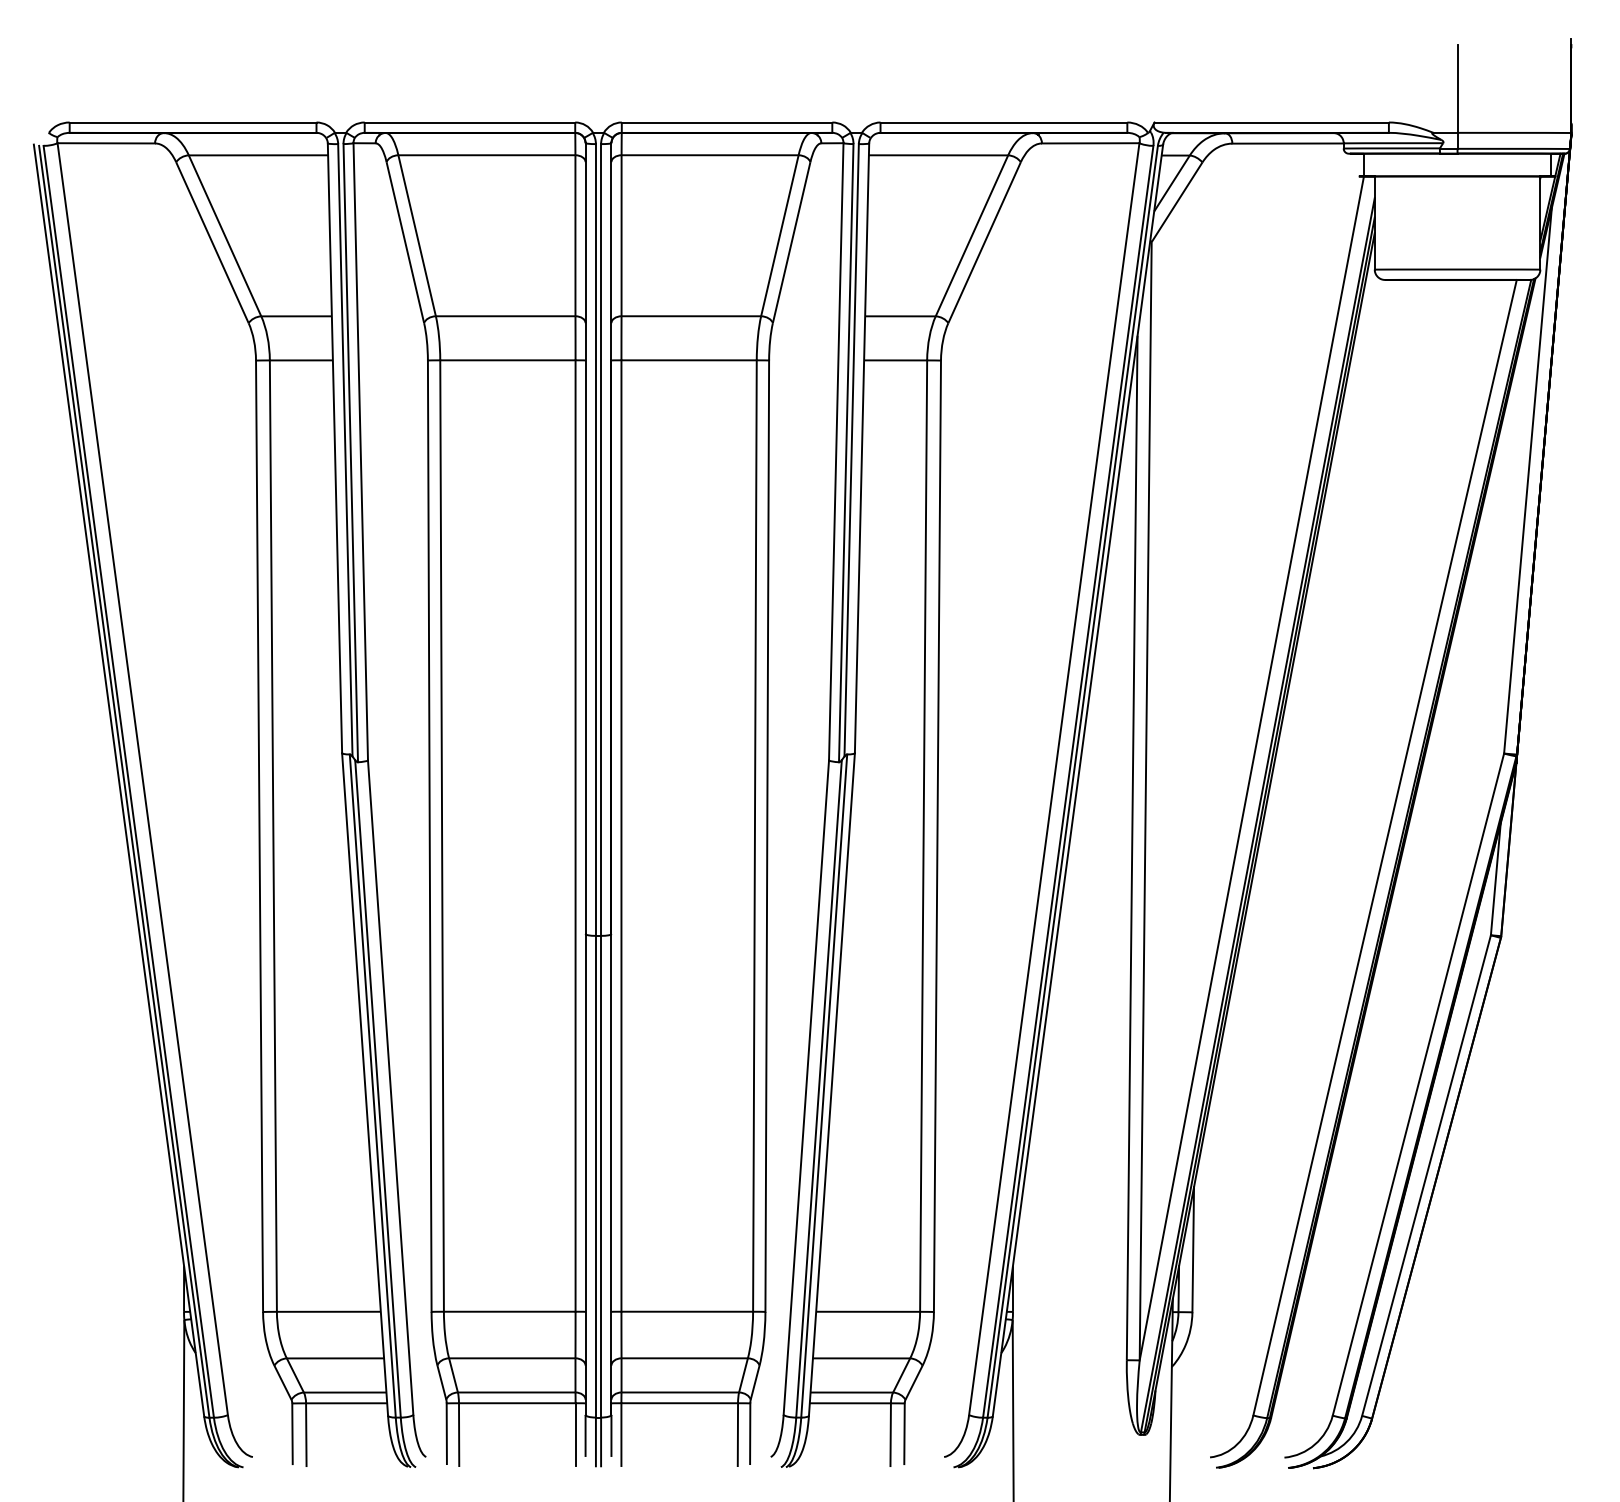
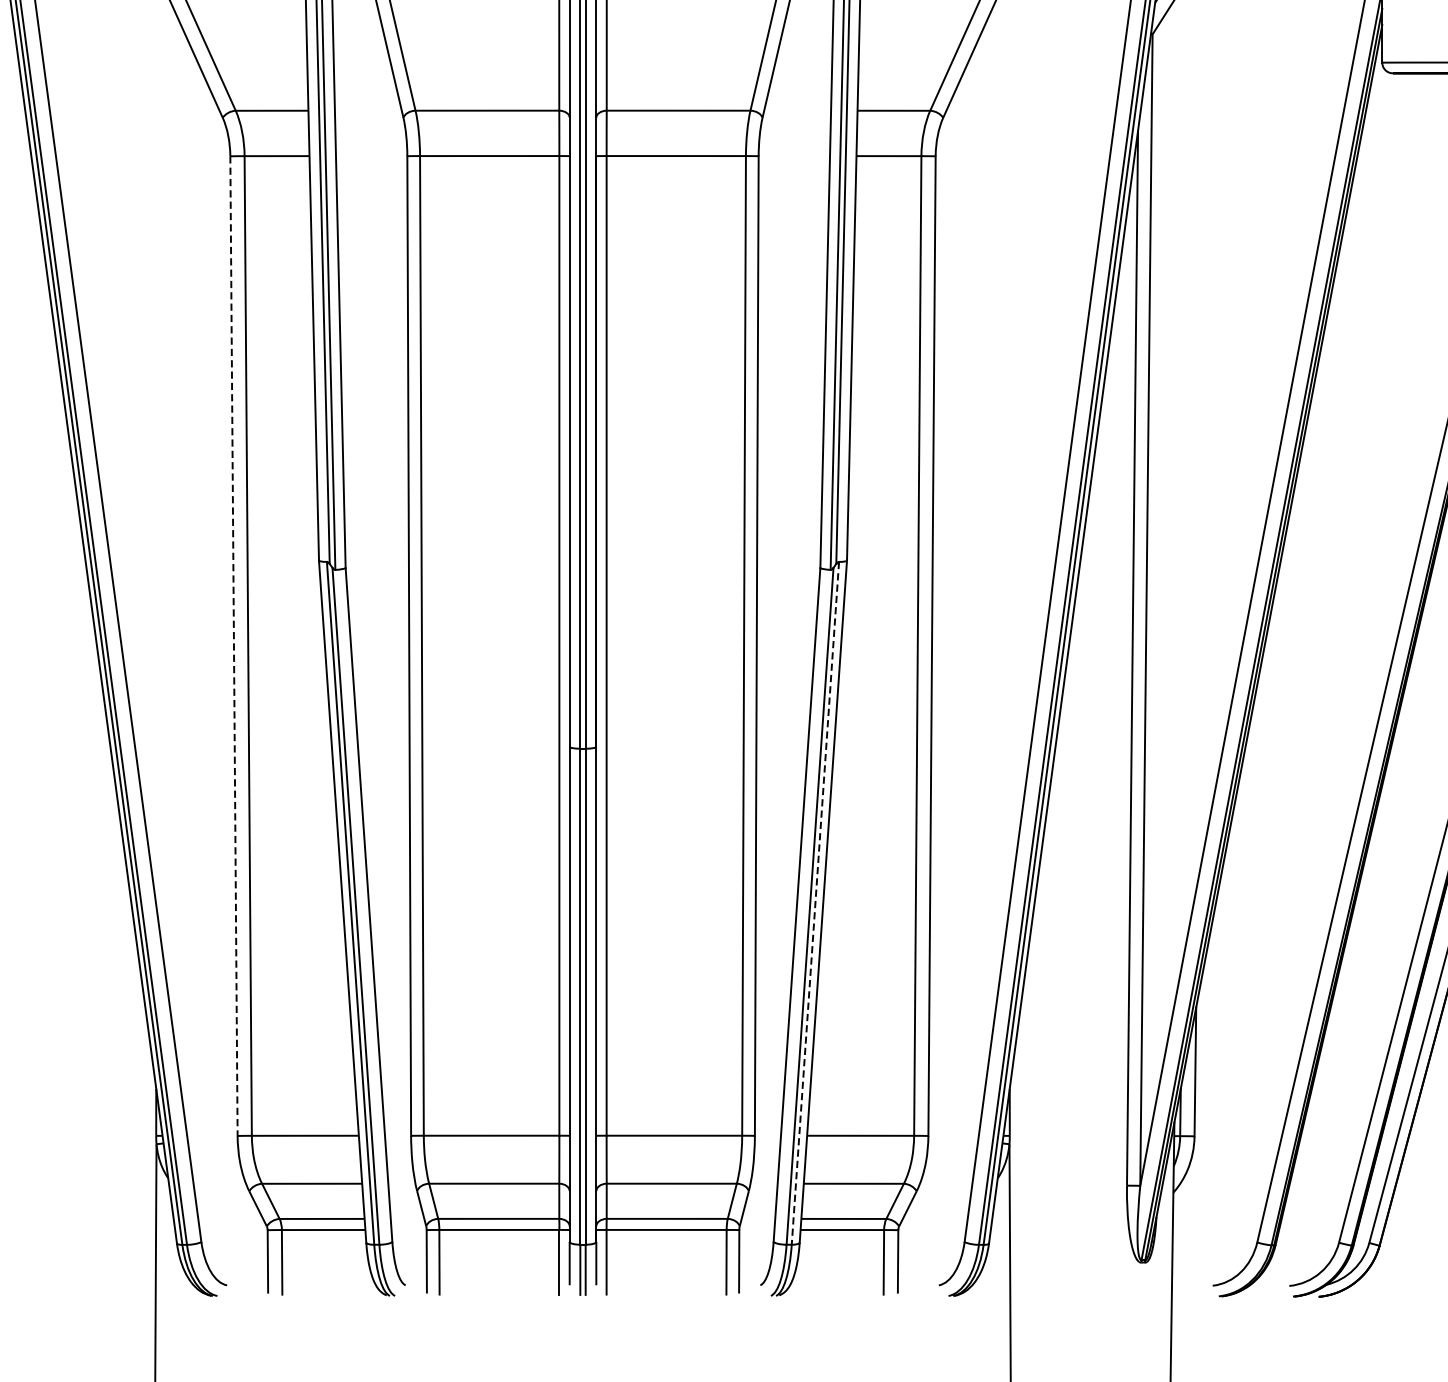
line: (259, 836) -> (233, 646), solid -> dashed
line: (824, 1086) -> (815, 903), solid -> dashed

